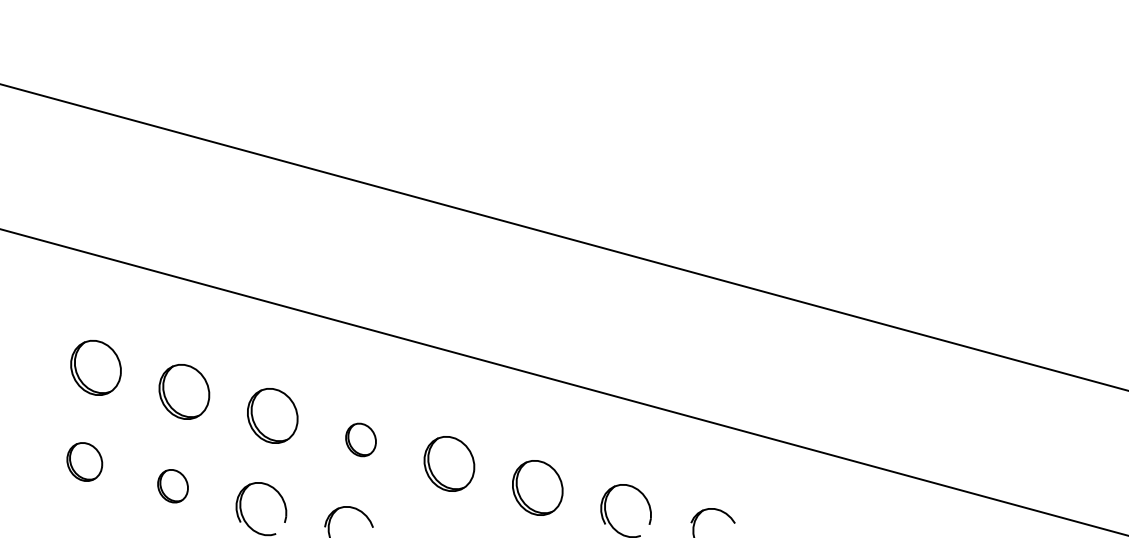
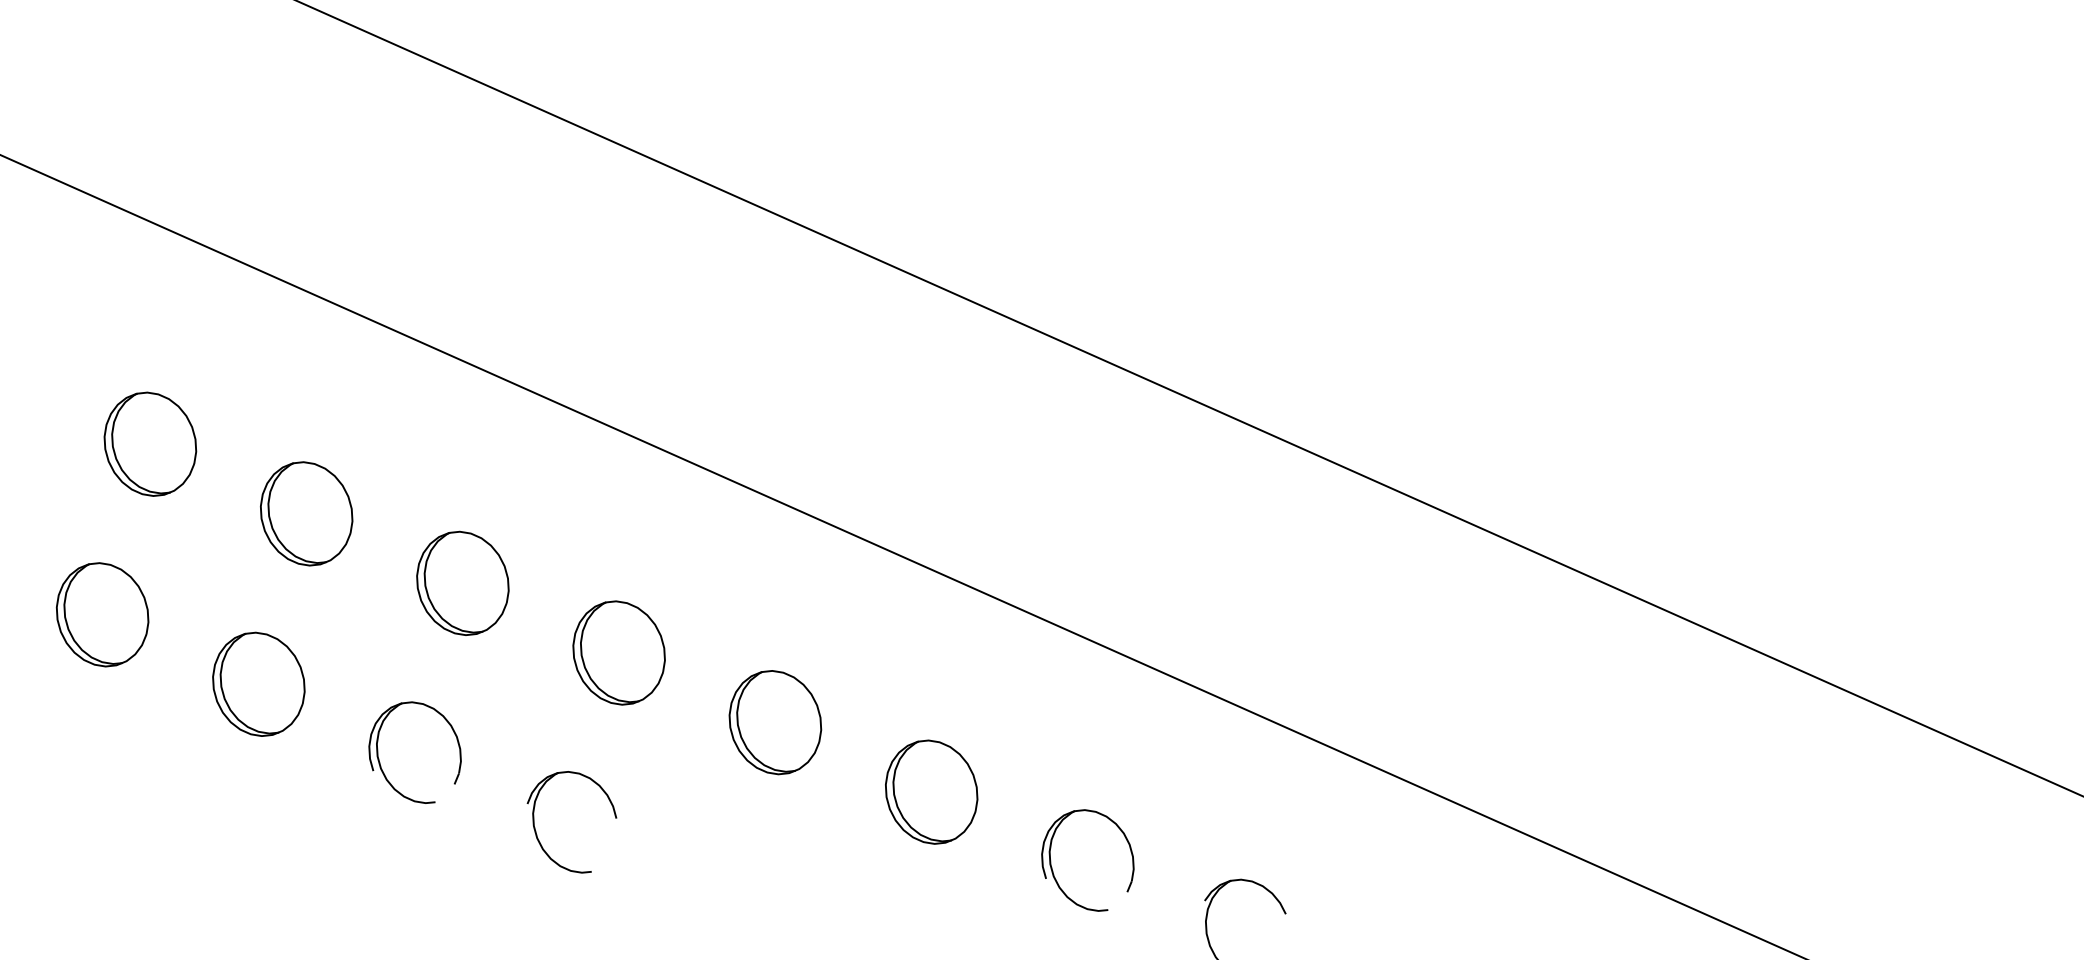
part: (360, 439) -> (618, 651), size x1.67
part: (84, 461) -> (102, 613), size x1.43
part: (172, 486) -> (257, 685), size x1.67

